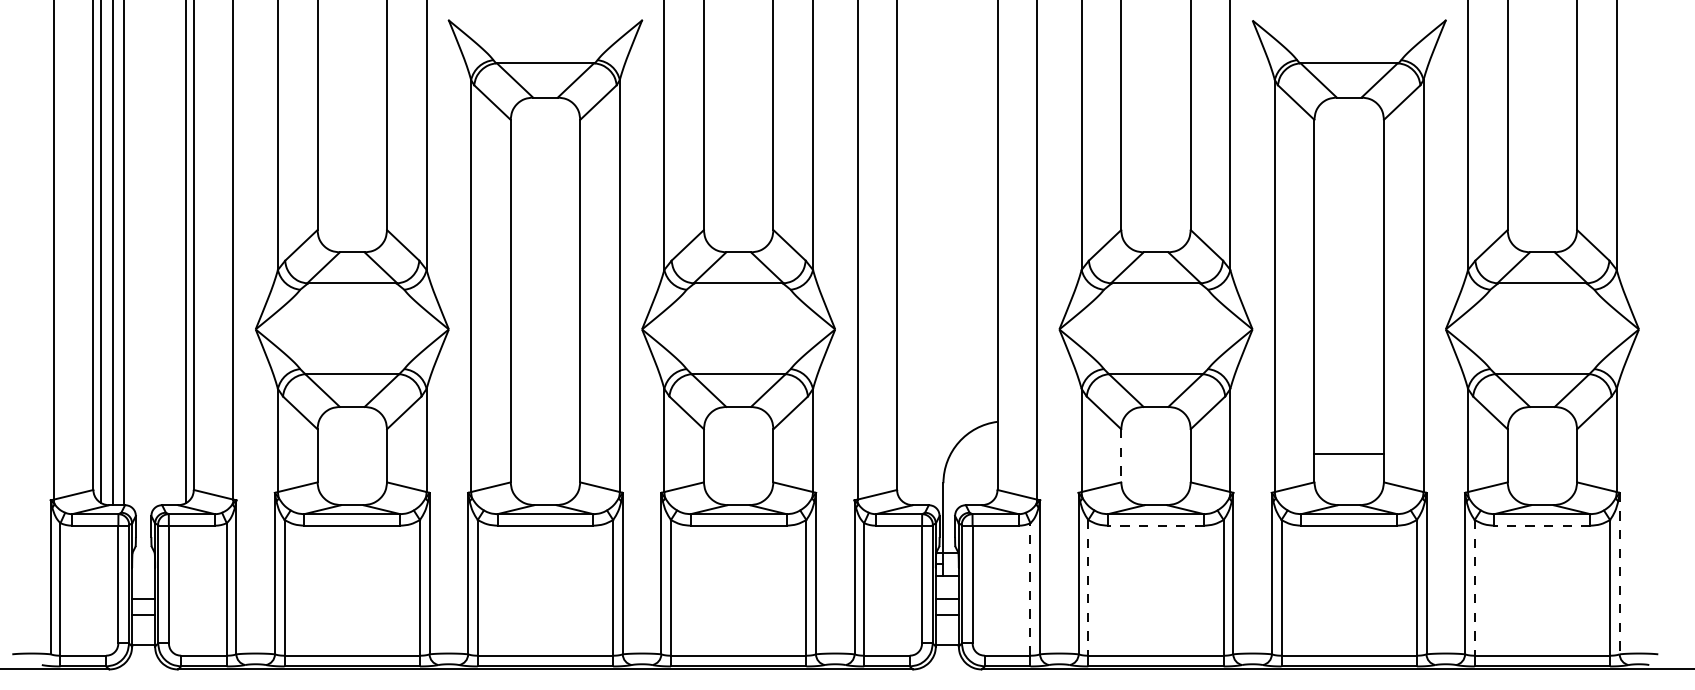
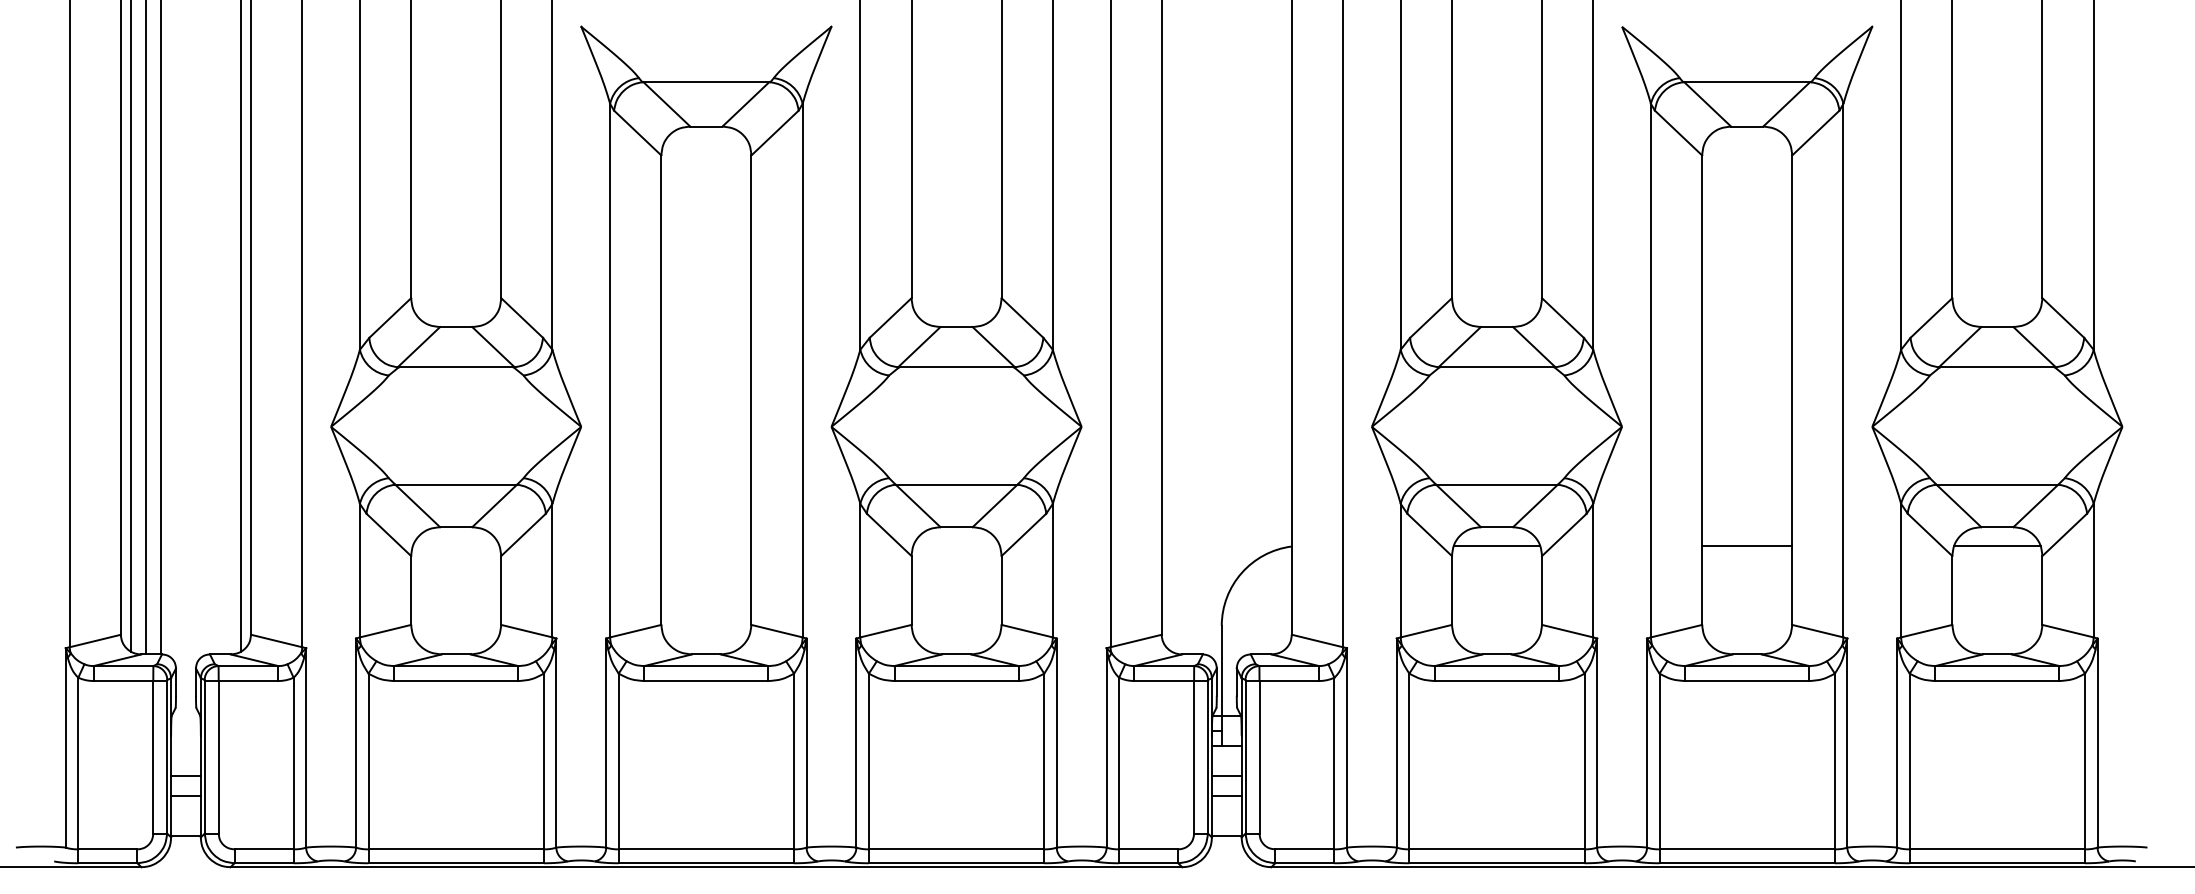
line: (1155, 421) -> (1496, 545), added
line: (1542, 421) -> (1997, 545), added
line: (1349, 453) -> (1747, 545), moved
line: (1120, 456) -> (1451, 591), dashed -> solid
line: (1155, 526) -> (1496, 681), dashed -> solid
line: (1541, 526) -> (1996, 681), dashed -> solid
line: (1619, 573) -> (2097, 743), dashed -> solid
line: (1088, 587) -> (1409, 761), dashed -> solid
line: (1474, 587) -> (1909, 761), dashed -> solid
line: (1030, 589) -> (1334, 763), dashed -> solid

